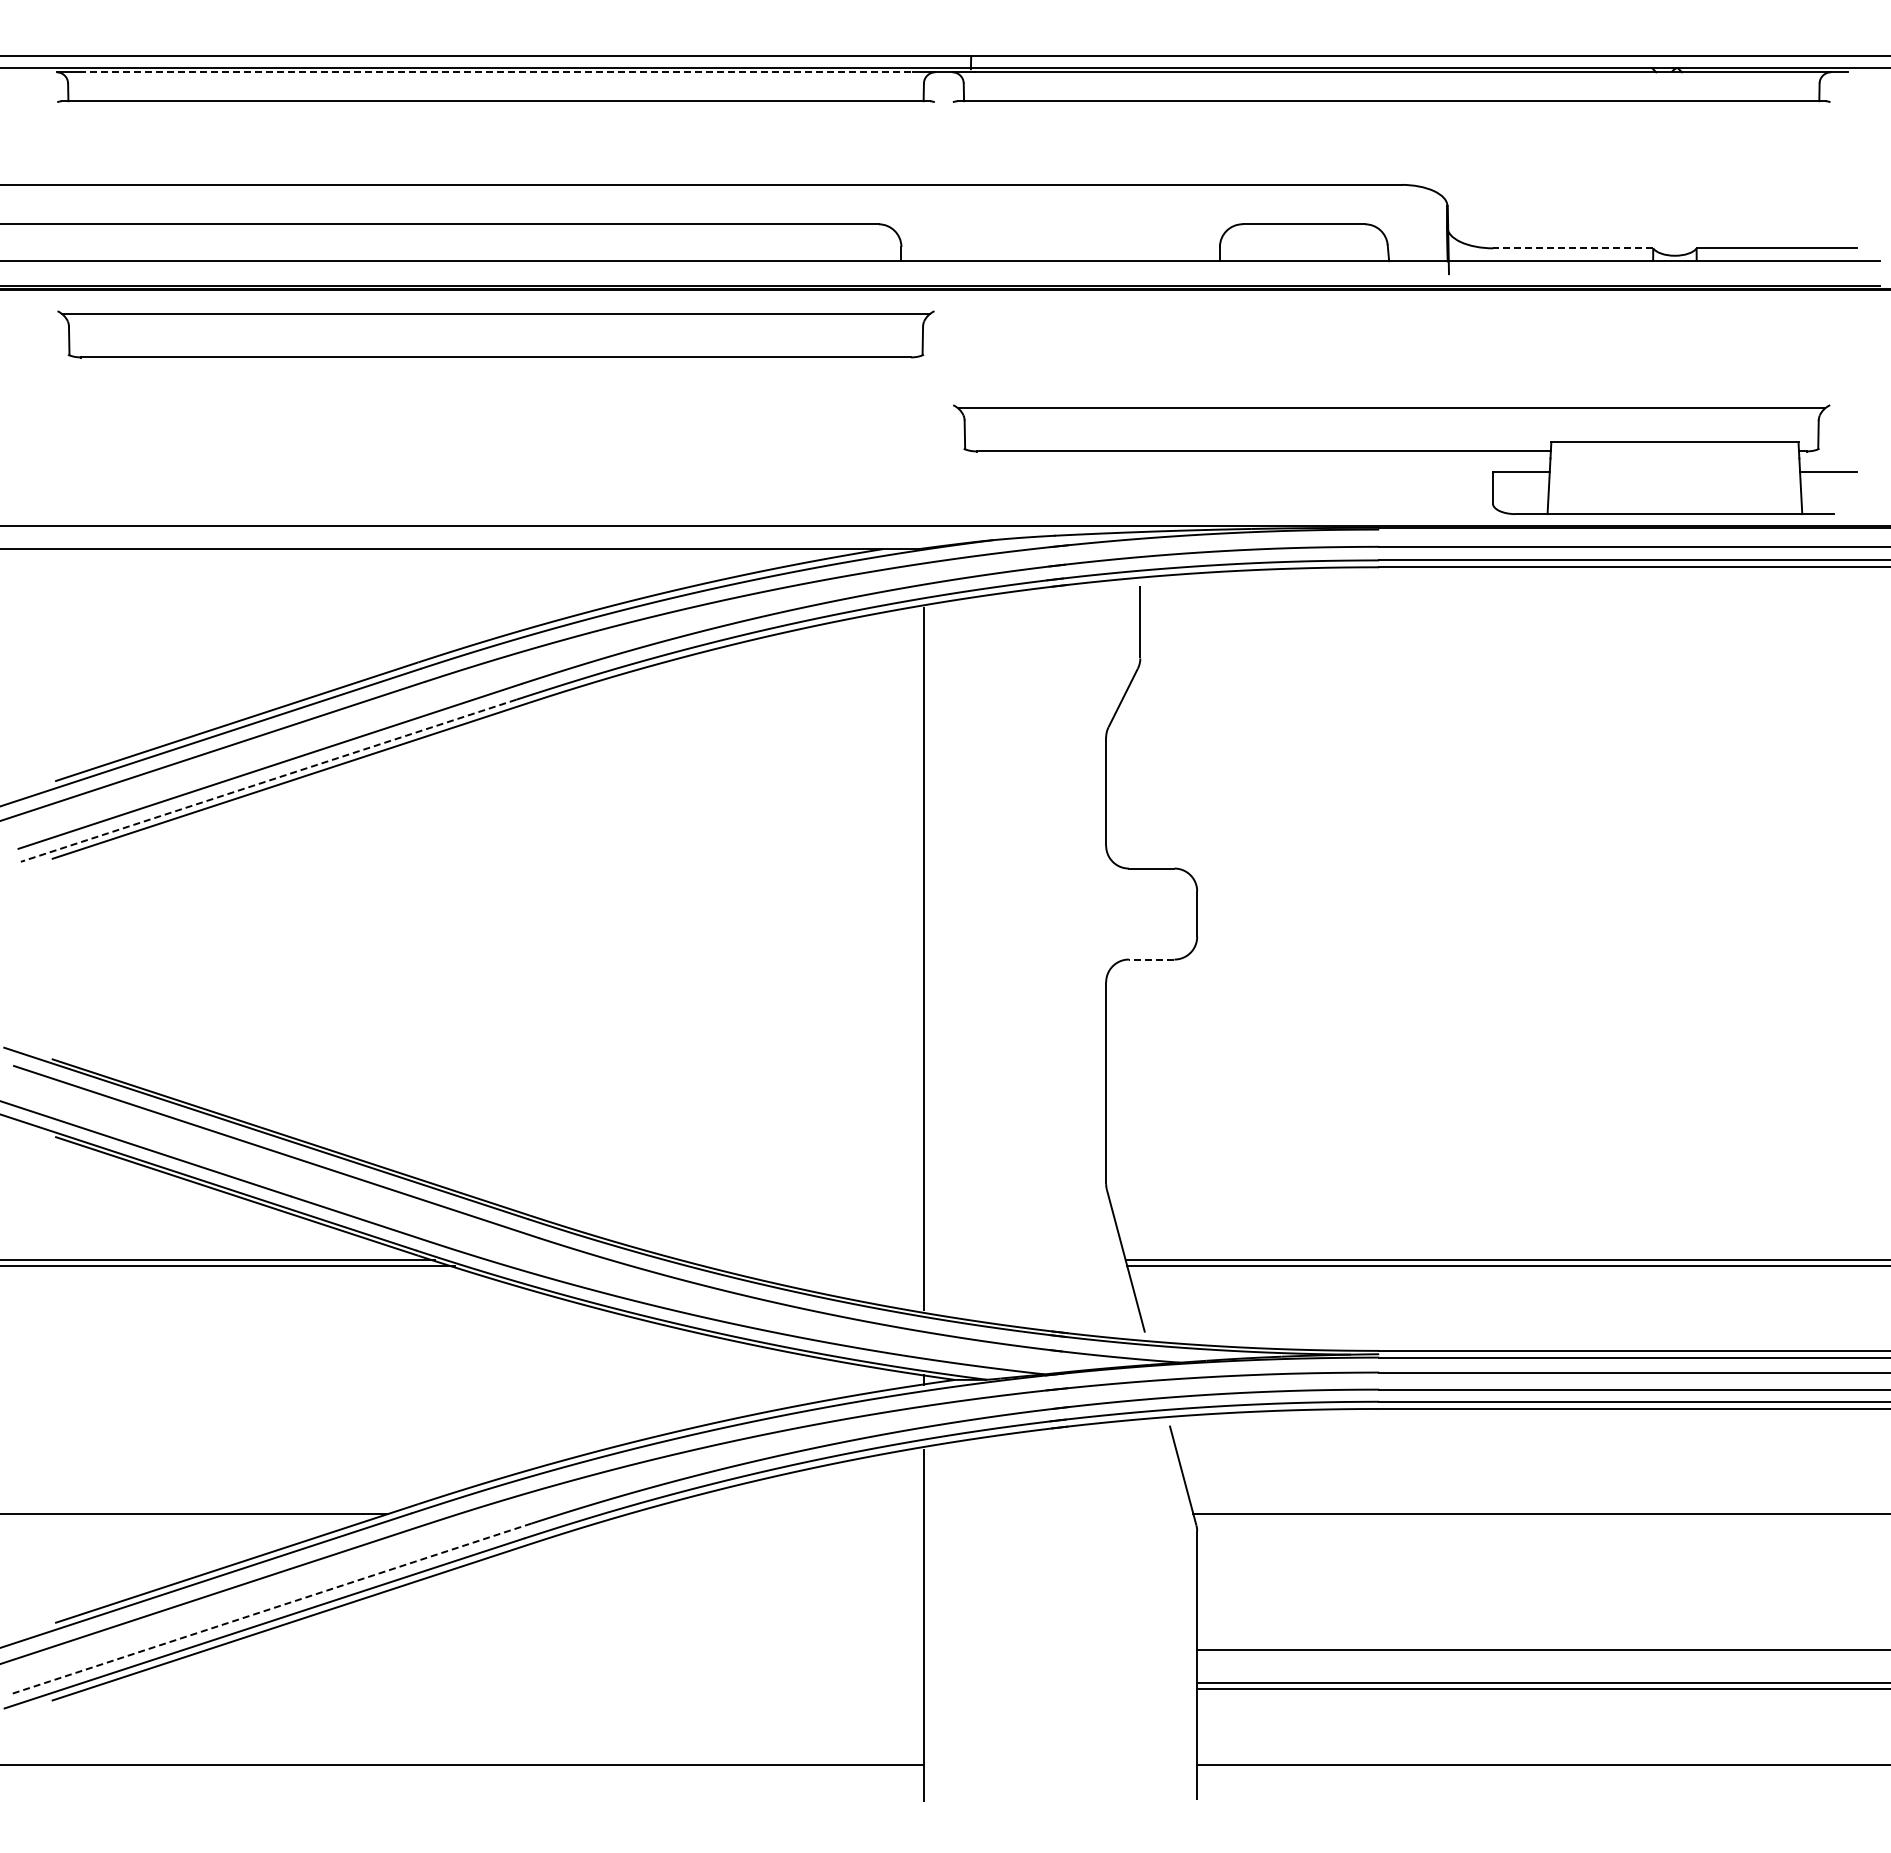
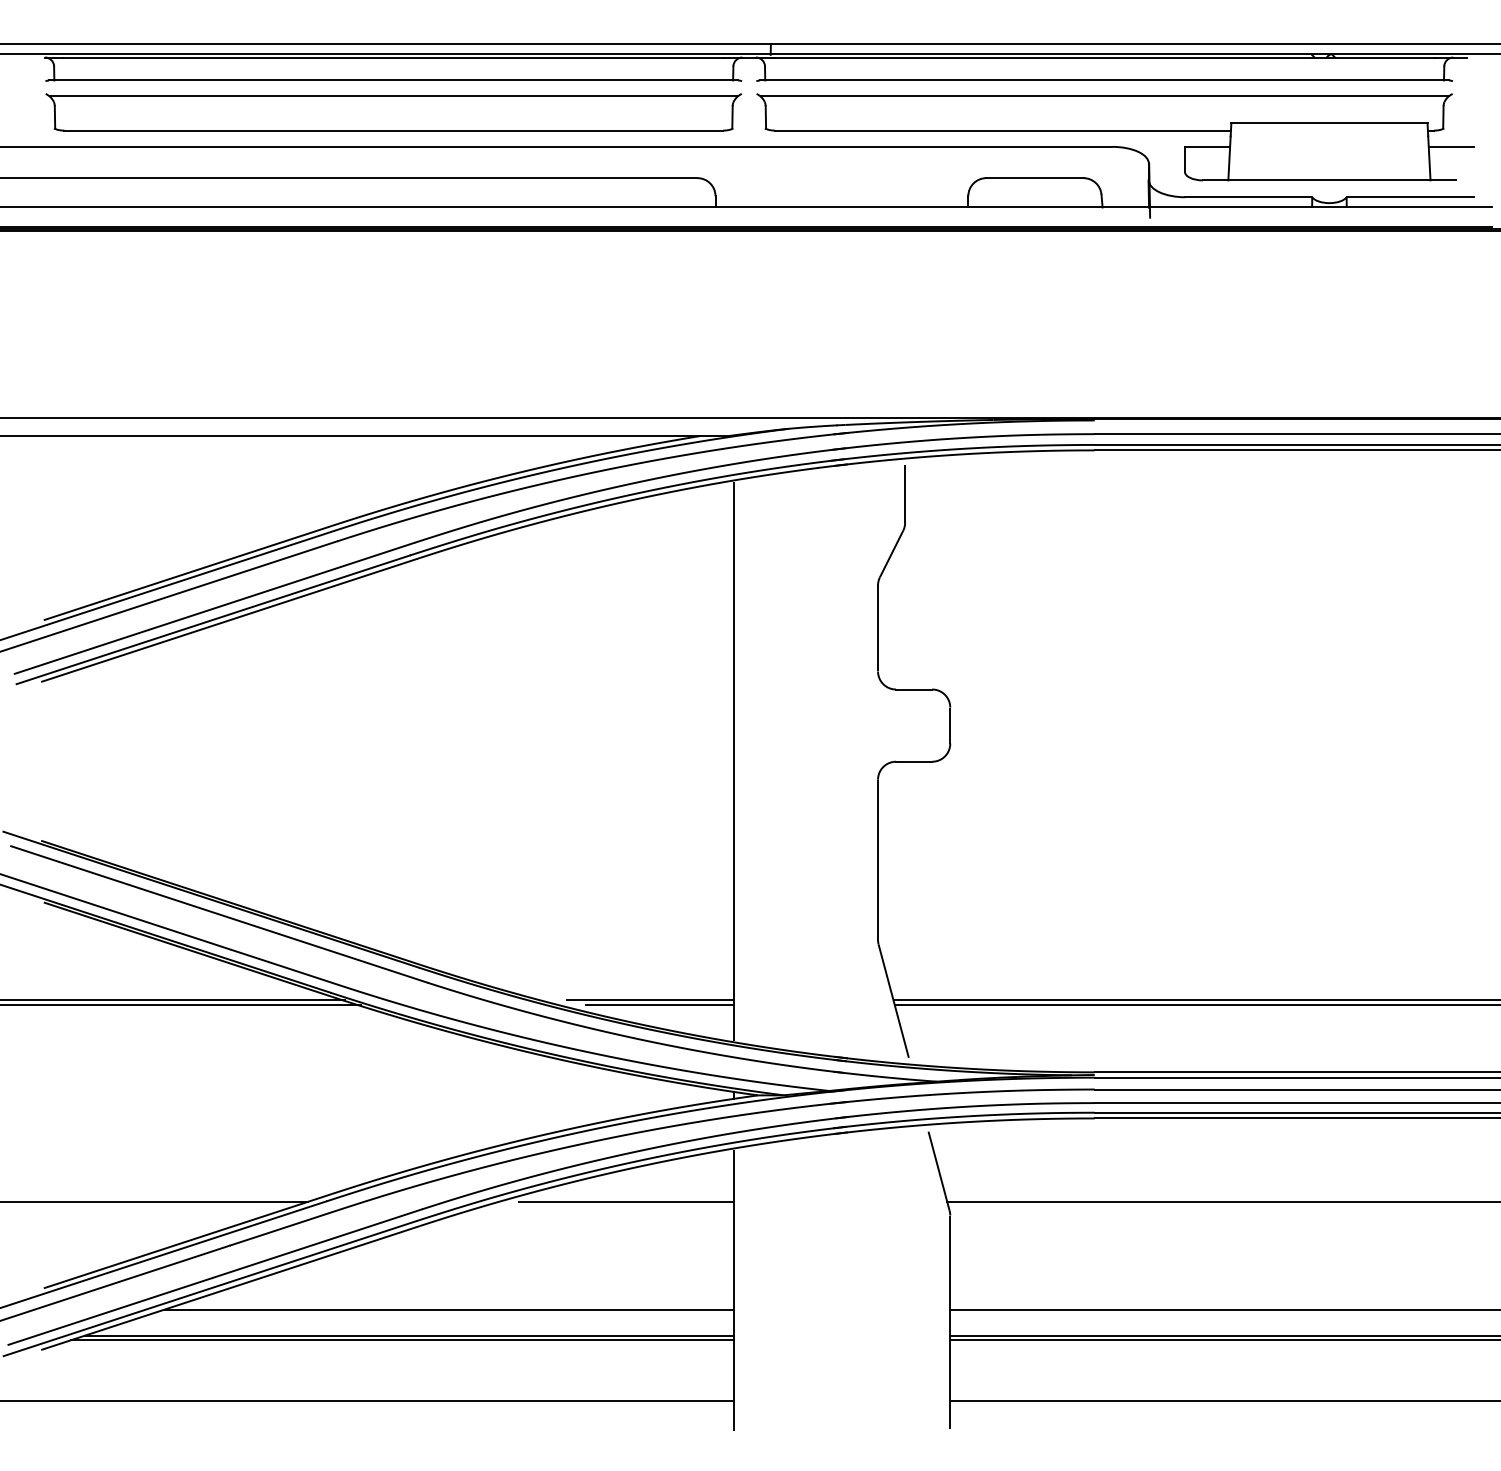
line: (496, 72) -> (394, 57), dashed -> solid
line: (1573, 248) -> (1248, 197), dashed -> solid
part: (495, 334) -> (393, 112), moved
part: (1405, 451) -> (1115, 130), moved
line: (268, 780) -> (213, 619), dashed -> solid
line: (1151, 959) -> (914, 761), dashed -> solid
line: (819, 1260) -> (650, 1000), added
line: (831, 1266) -> (660, 1005), added
line: (789, 1514) -> (626, 1202), added
line: (270, 1609) -> (214, 1277), dashed -> solid
line: (565, 1649) -> (448, 1309), added
line: (515, 1682) -> (409, 1335), added
line: (506, 1688) -> (402, 1340), added

